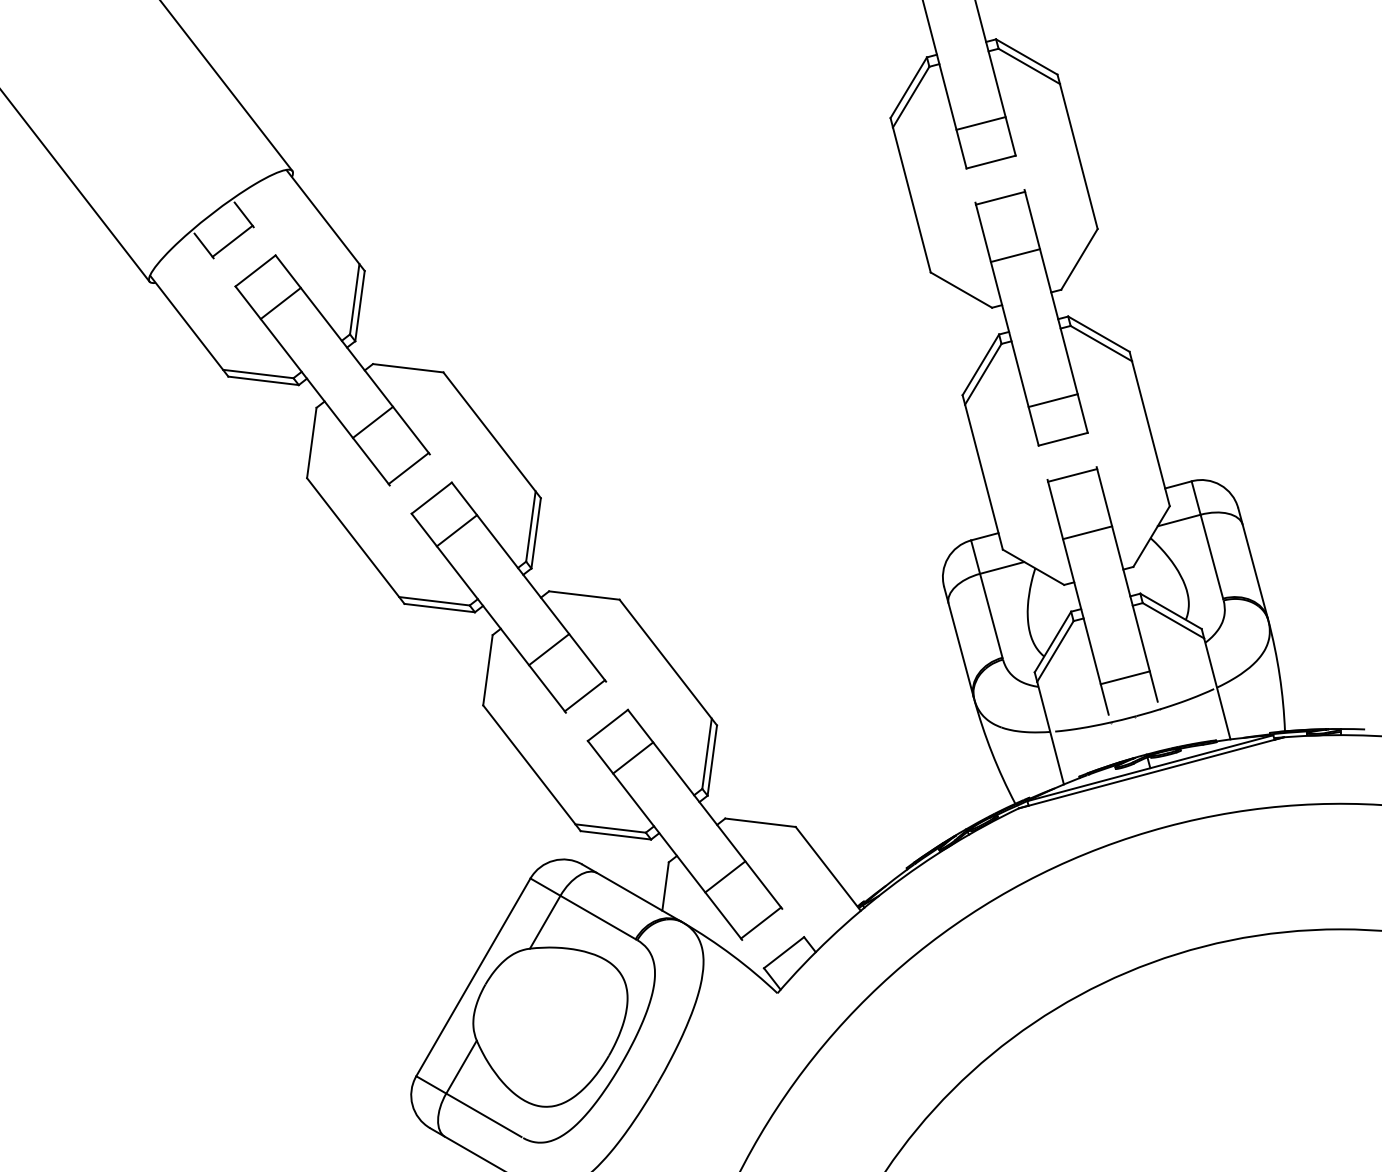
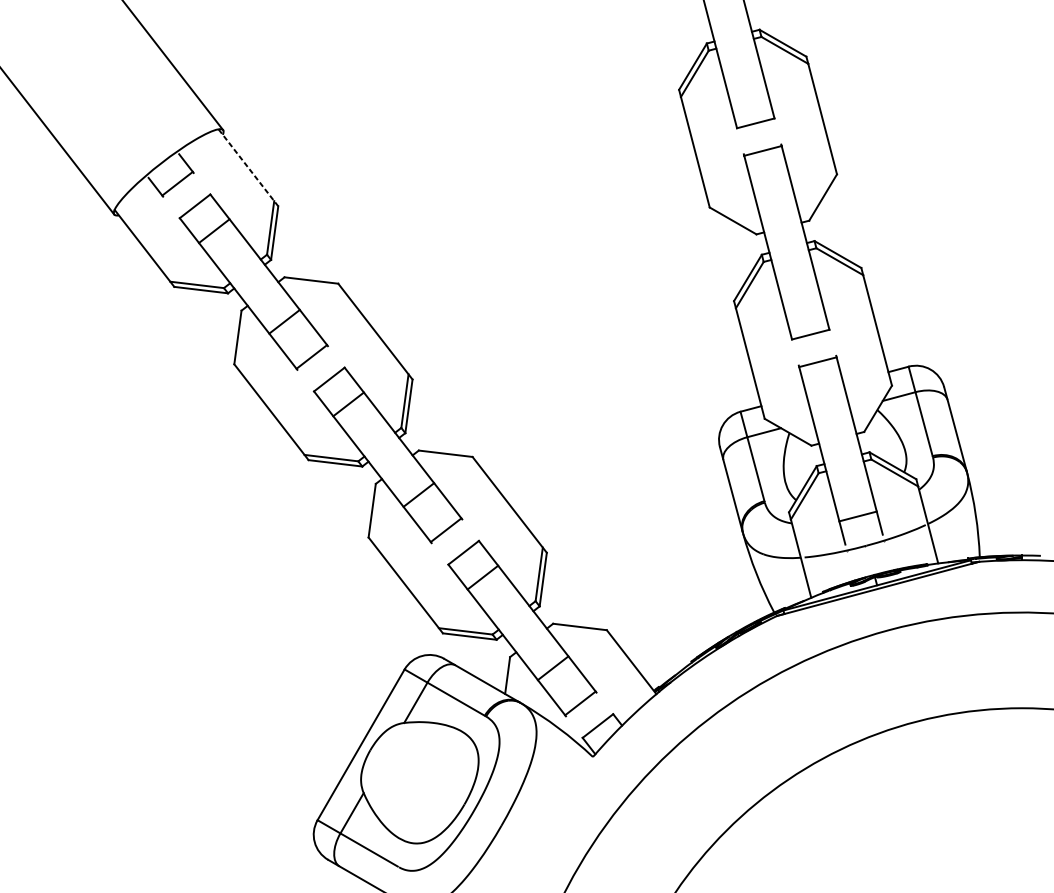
line: (980, 123) -> (747, 93), removed
line: (325, 220) -> (248, 167), solid -> dashed
line: (1015, 255) -> (774, 194), removed
line: (1052, 400) -> (802, 305), removed
line: (1087, 532) -> (829, 405), removed

